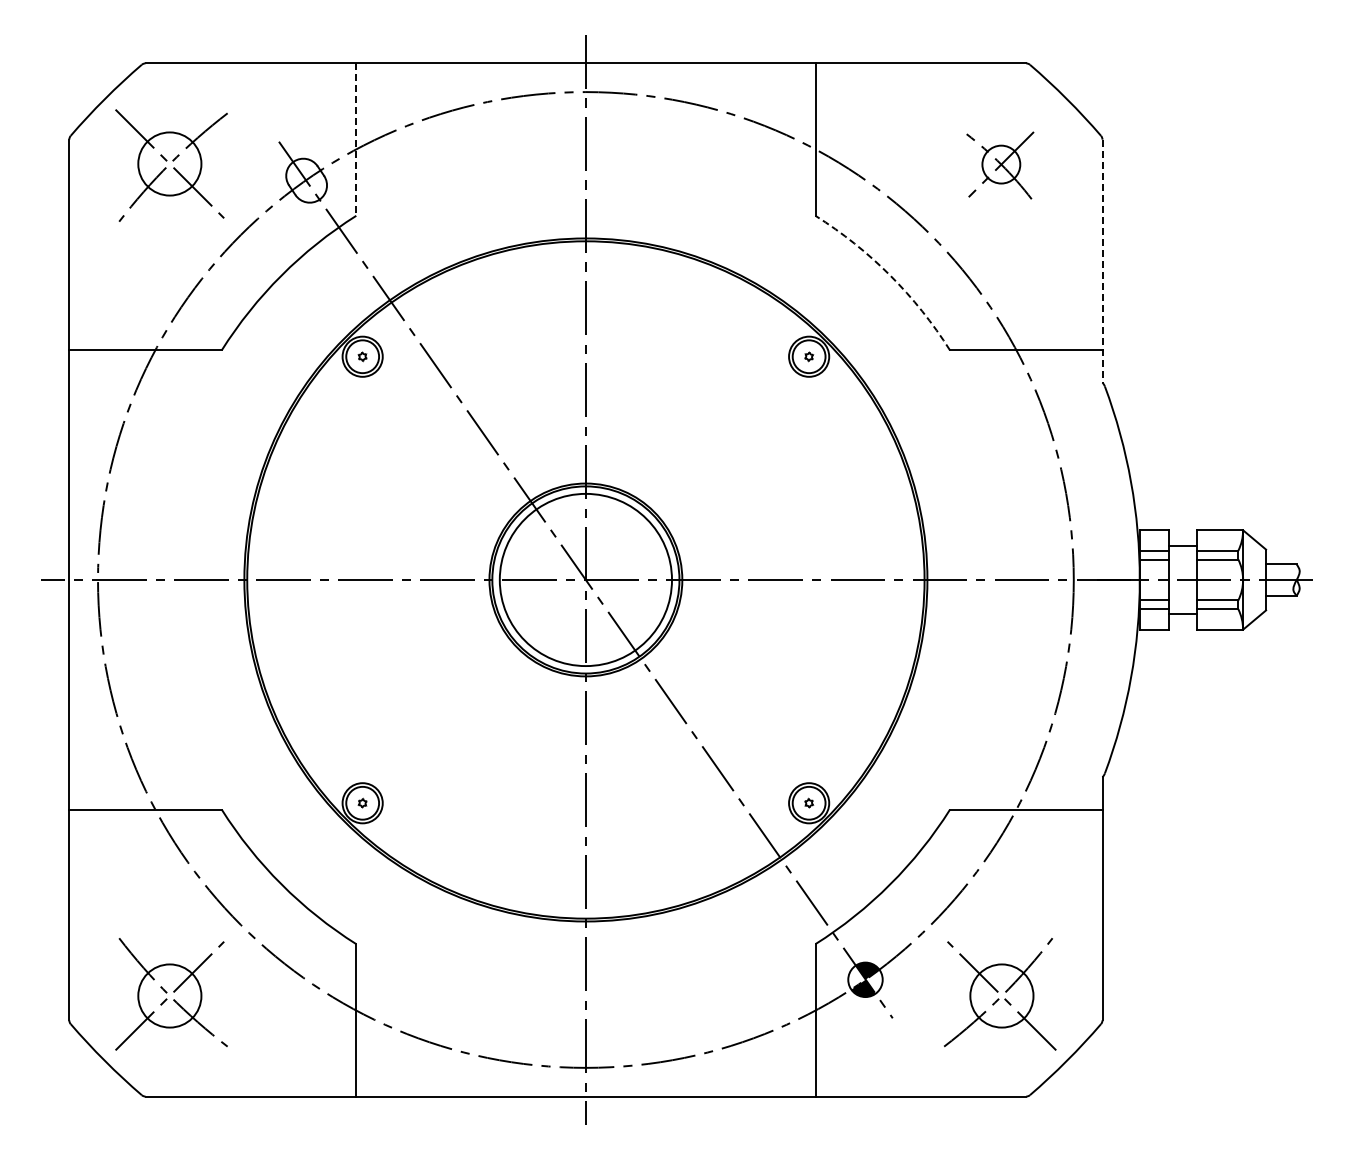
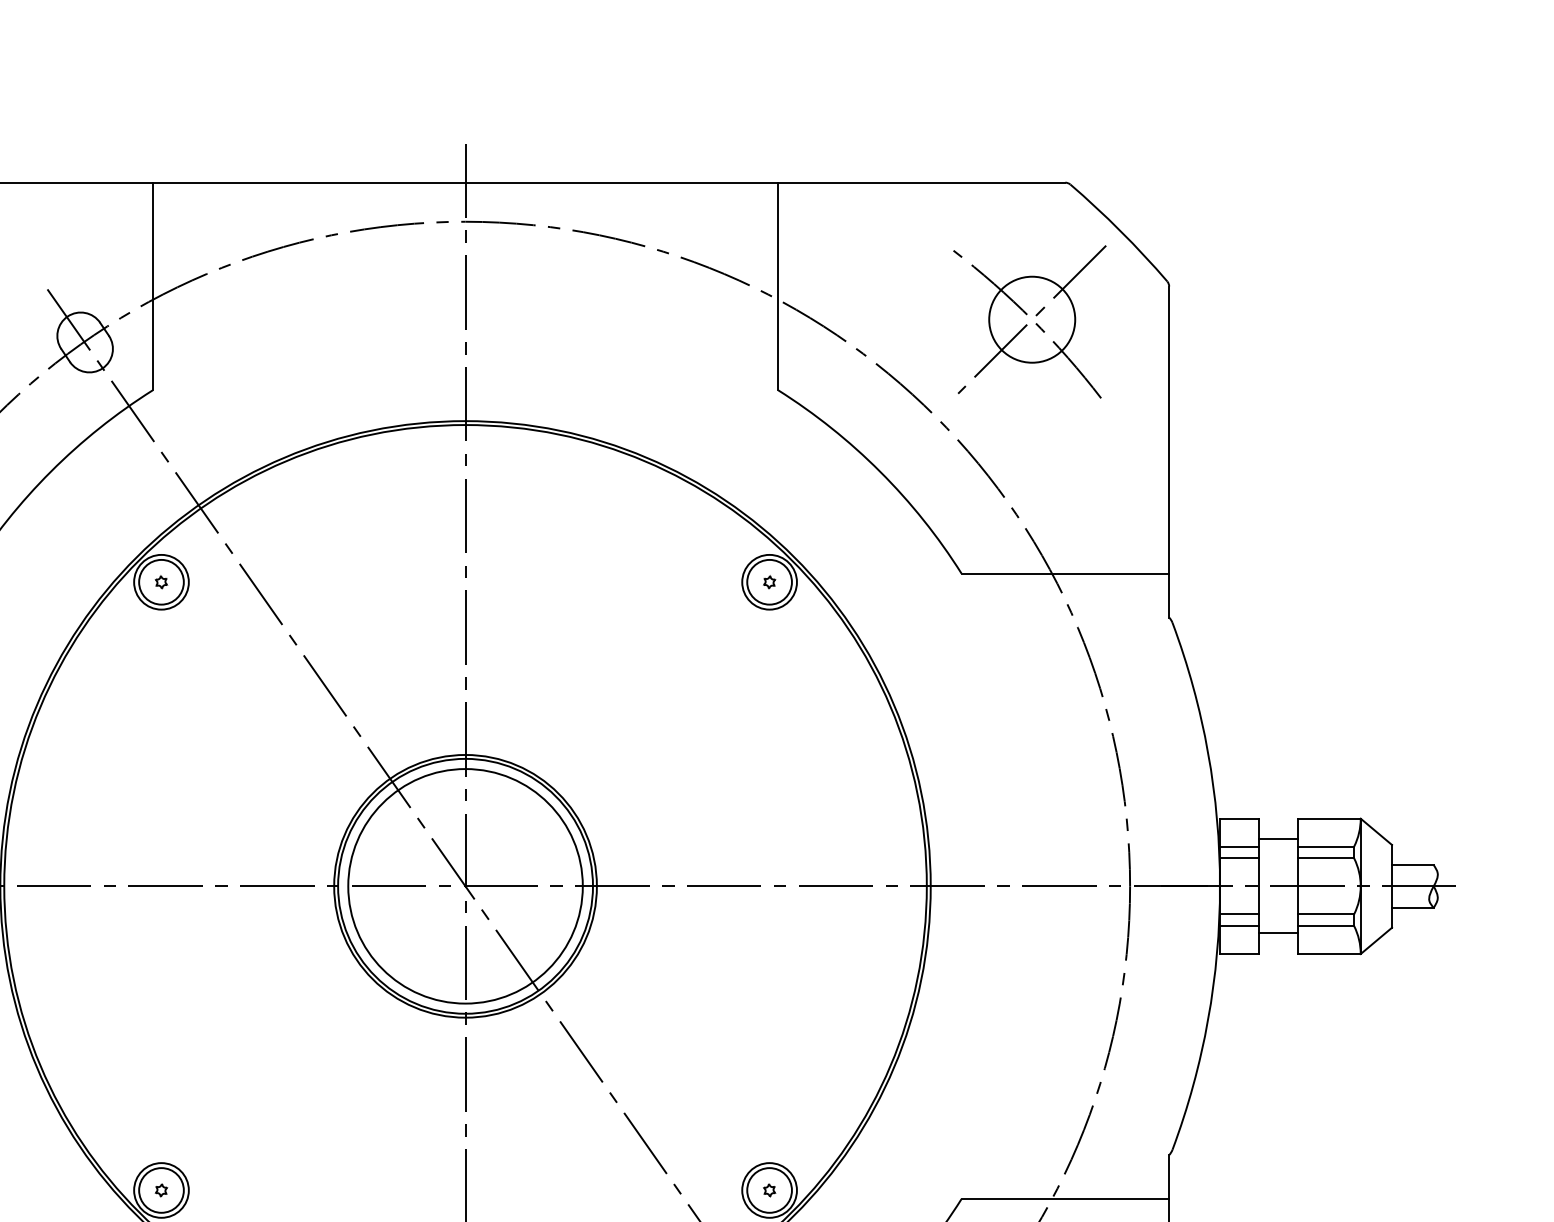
line: (356, 140) -> (153, 287), dashed -> solid
part: (1000, 165) -> (1030, 321), size x1.67
line: (1102, 261) -> (1169, 452), dashed -> solid
arc: (890, 275) -> (880, 471), dashed -> solid

